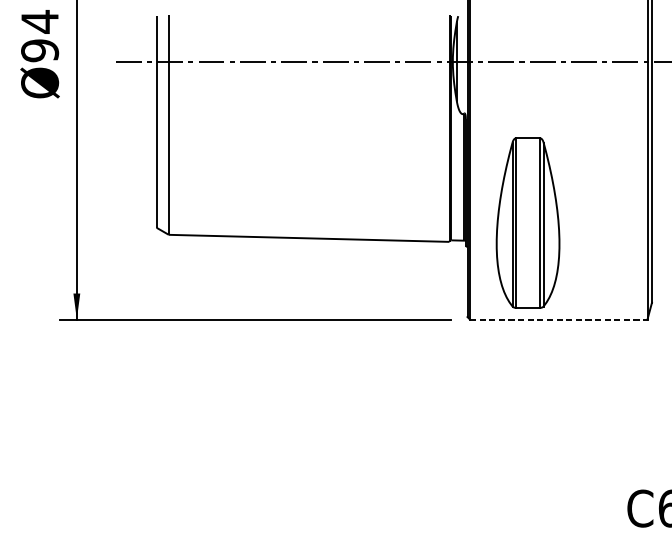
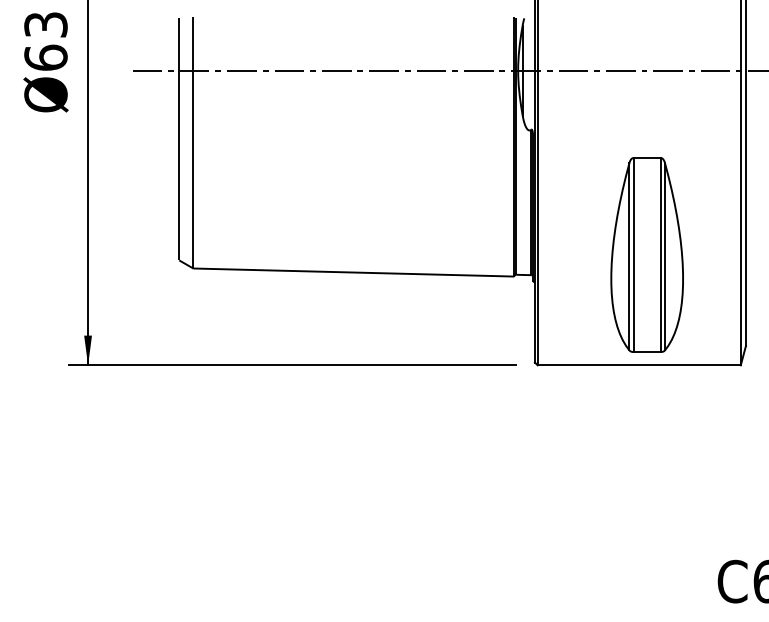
text: (39, 36) -> (45, 41), Ø94 -> Ø63
part: (527, 222) -> (646, 254), moved
line: (558, 319) -> (639, 365), dashed -> solid

